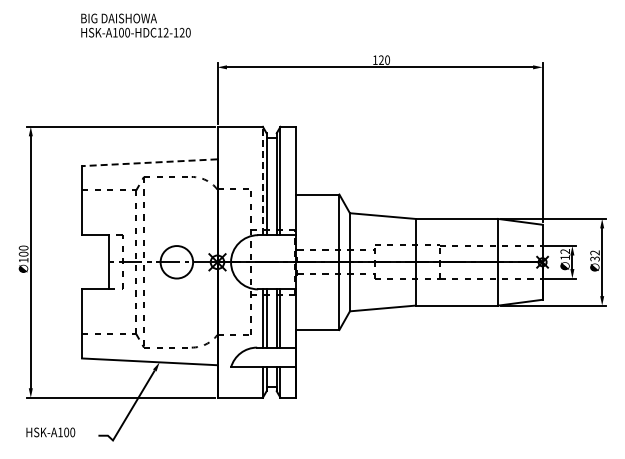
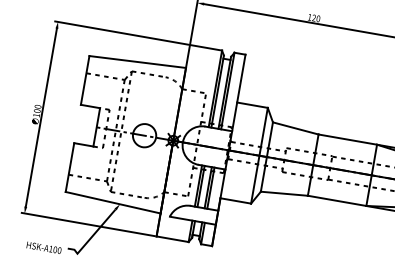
line: (149, 162) -> (137, 61), dashed -> solid
line: (262, 180) -> (215, 88), dashed -> solid
text: (50, 432) -> (43, 247), moved

